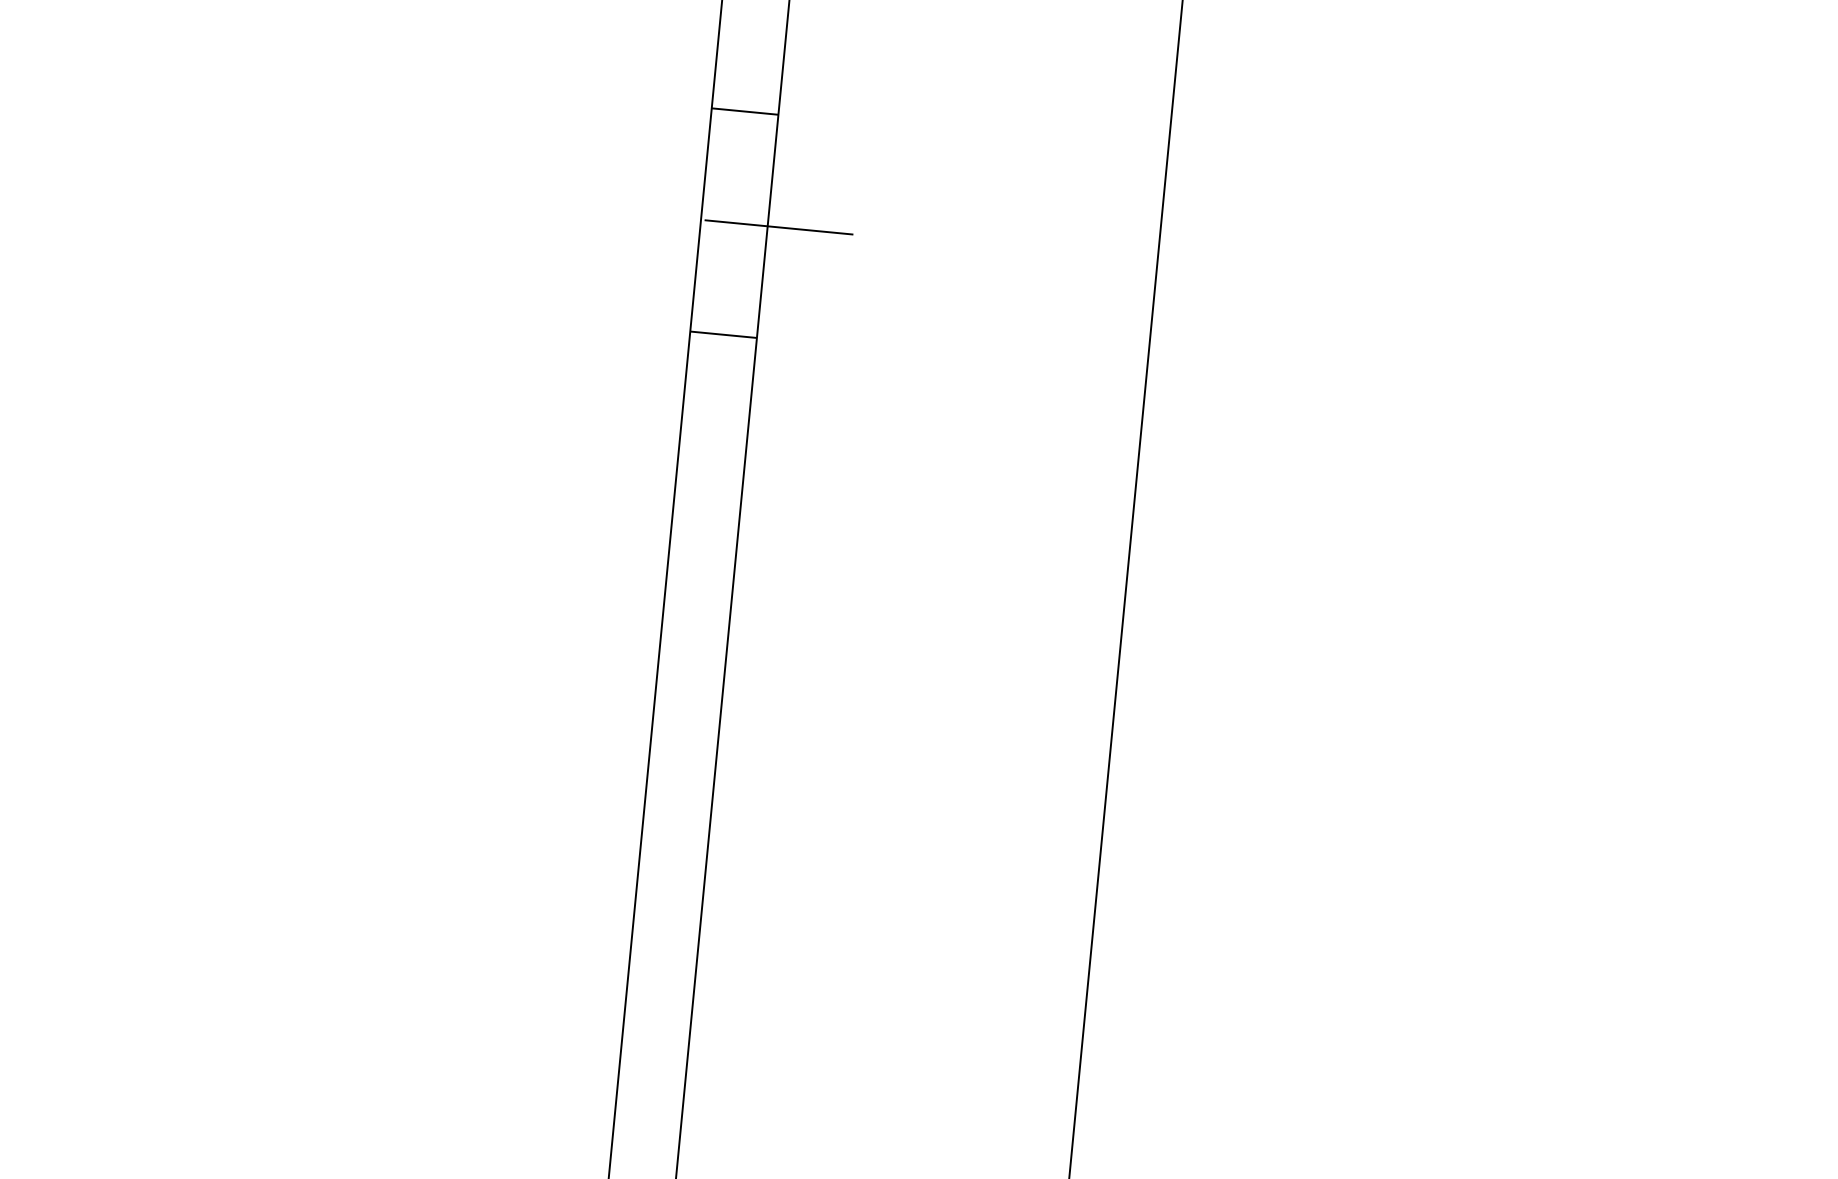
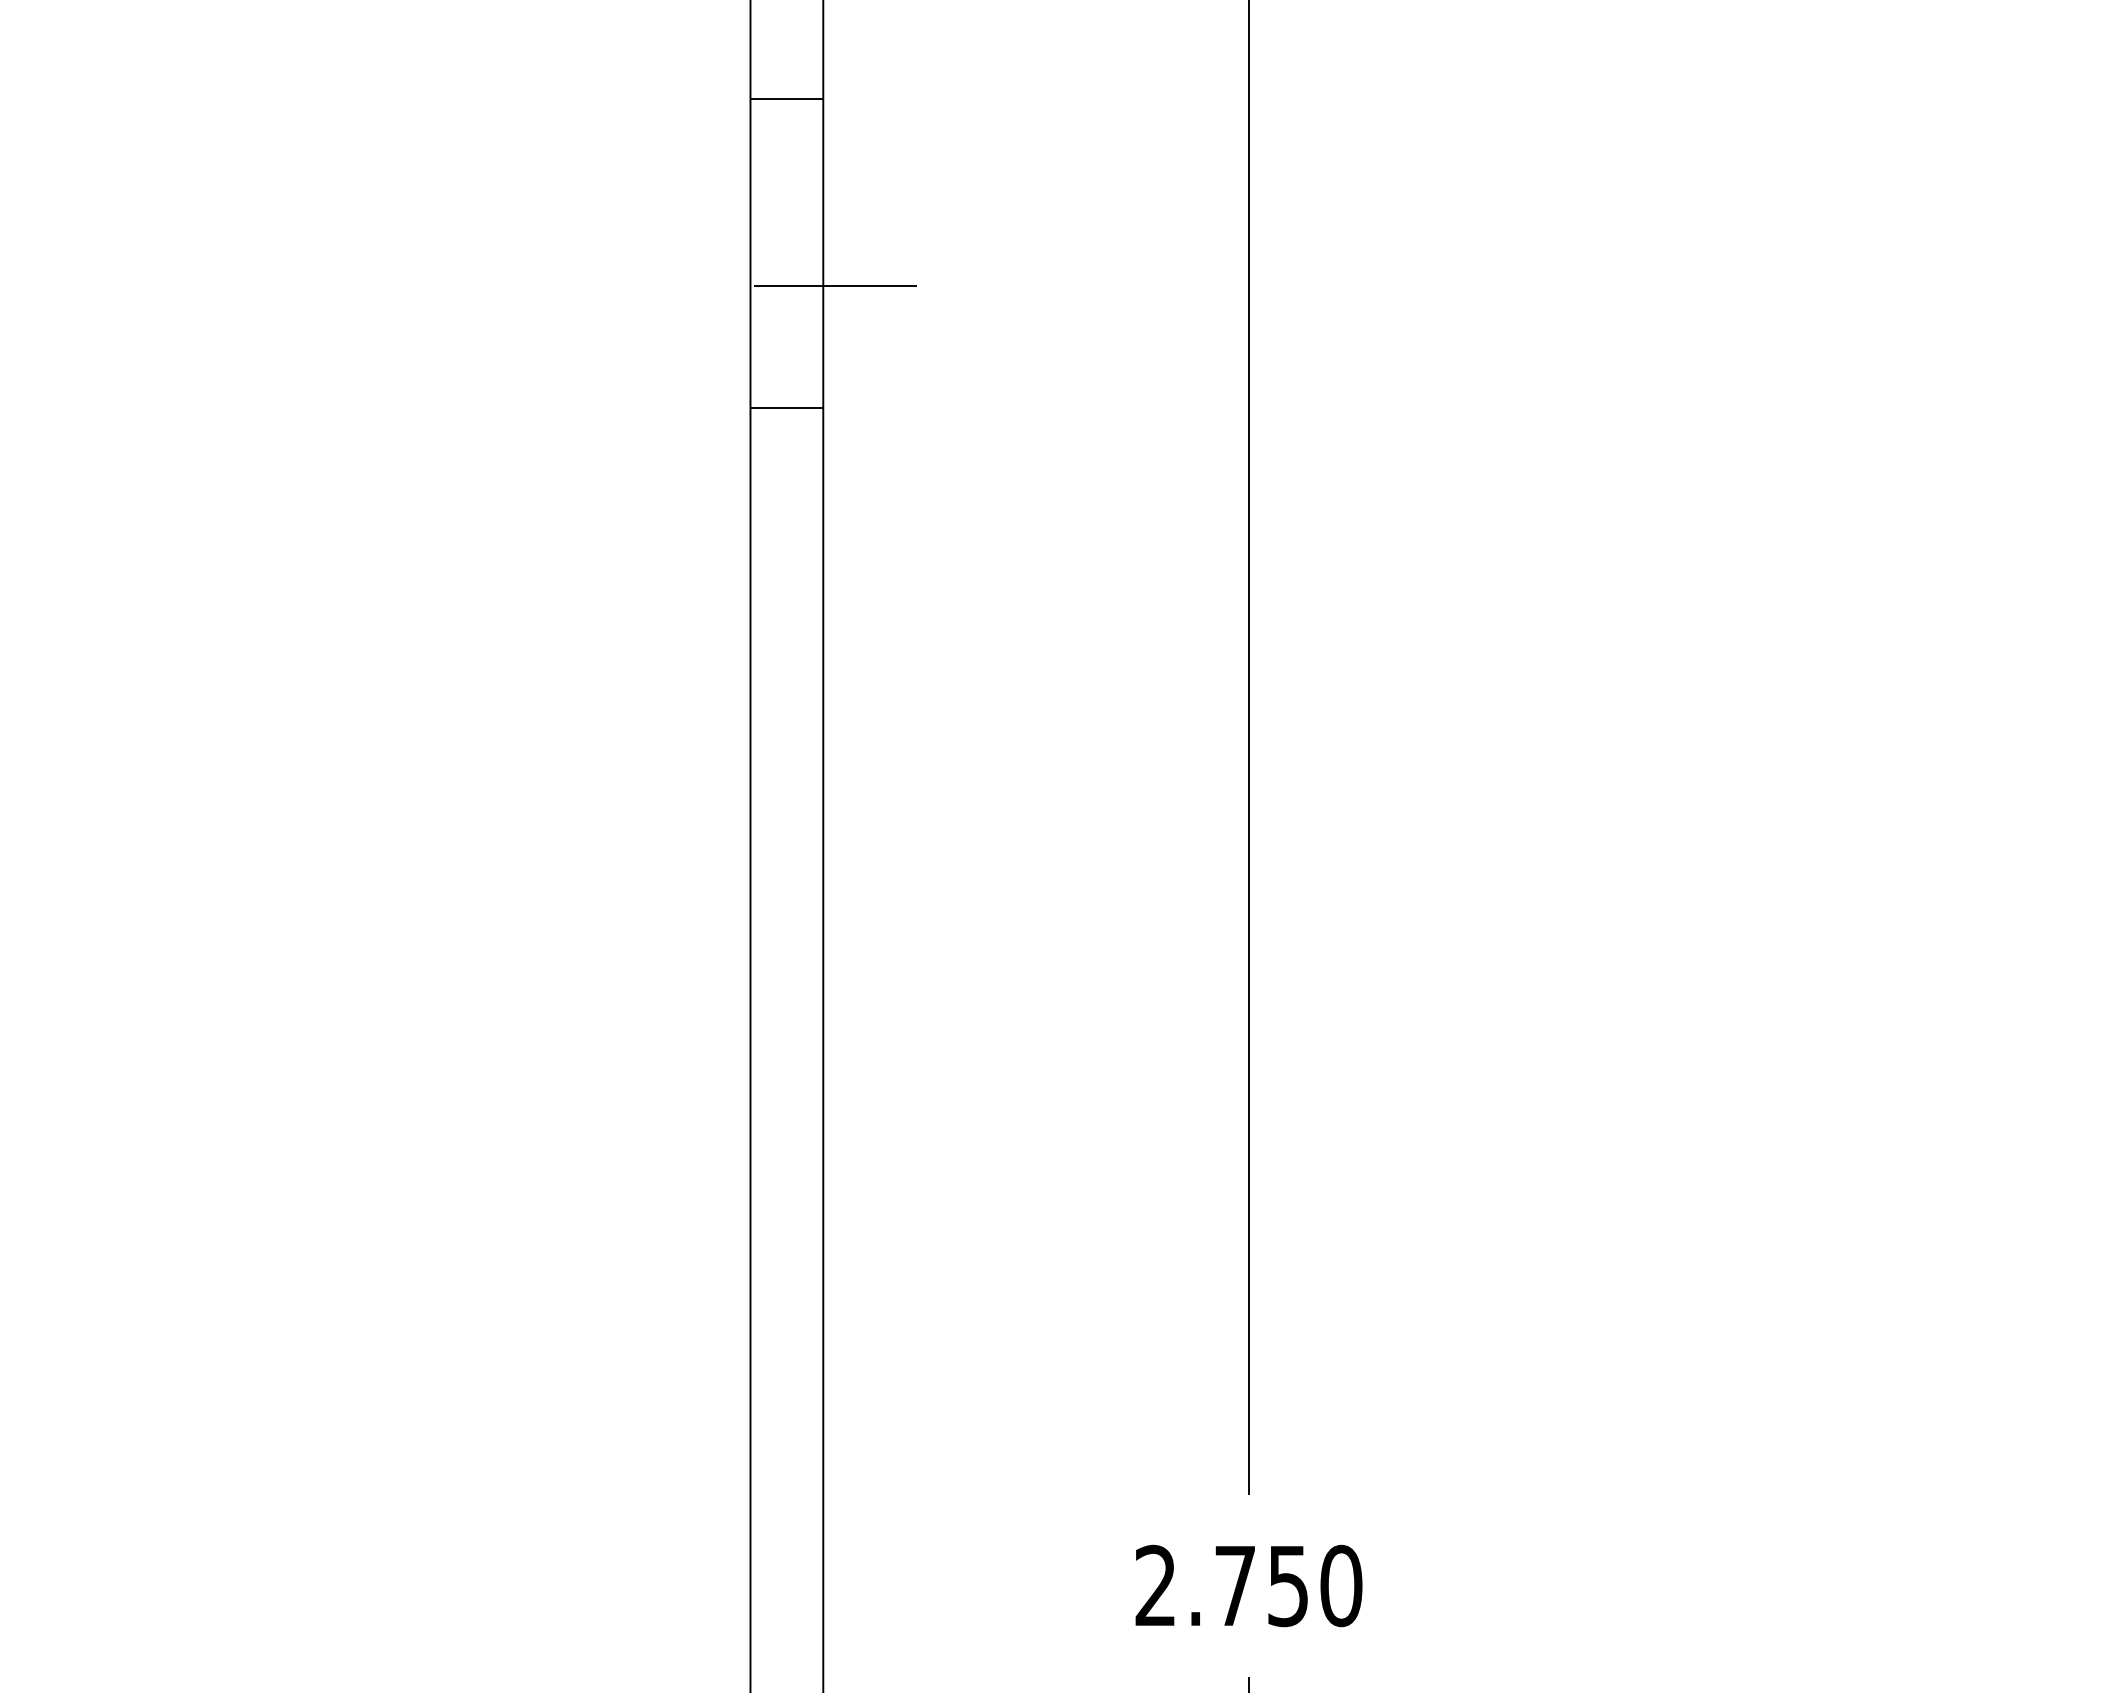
line: (744, 111) -> (786, 99), moved

